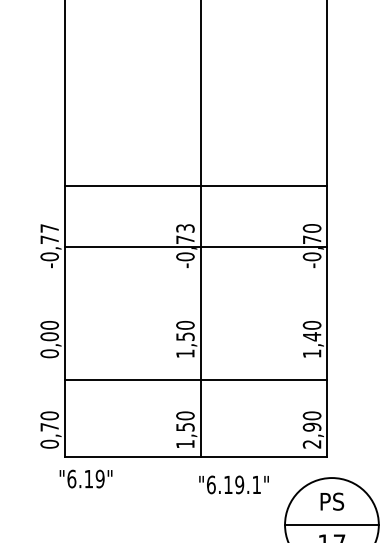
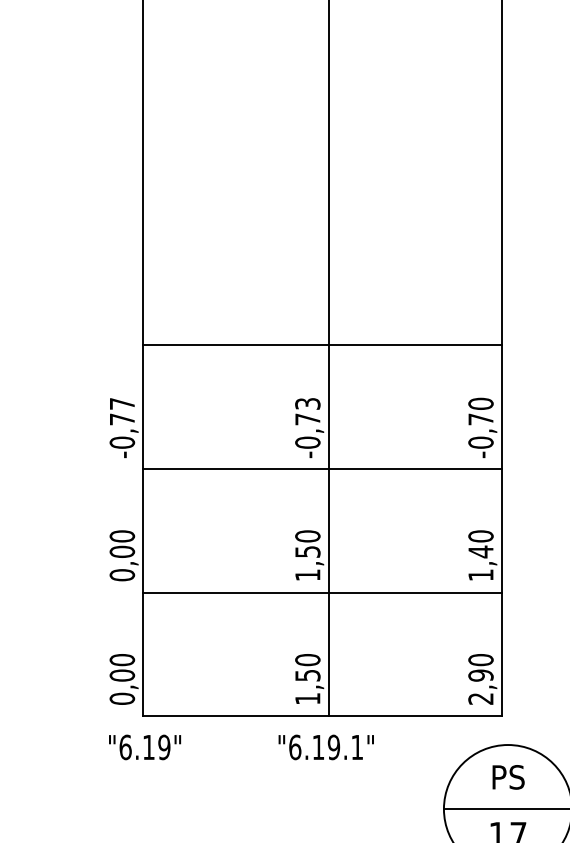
line: (196, 247) -> (322, 469), moved
line: (196, 379) -> (322, 592), moved
text: (49, 427) -> (122, 675), 0,70 -> 0,00
text: (86, 479) -> (145, 747), moved
text: (233, 484) -> (325, 747), moved

